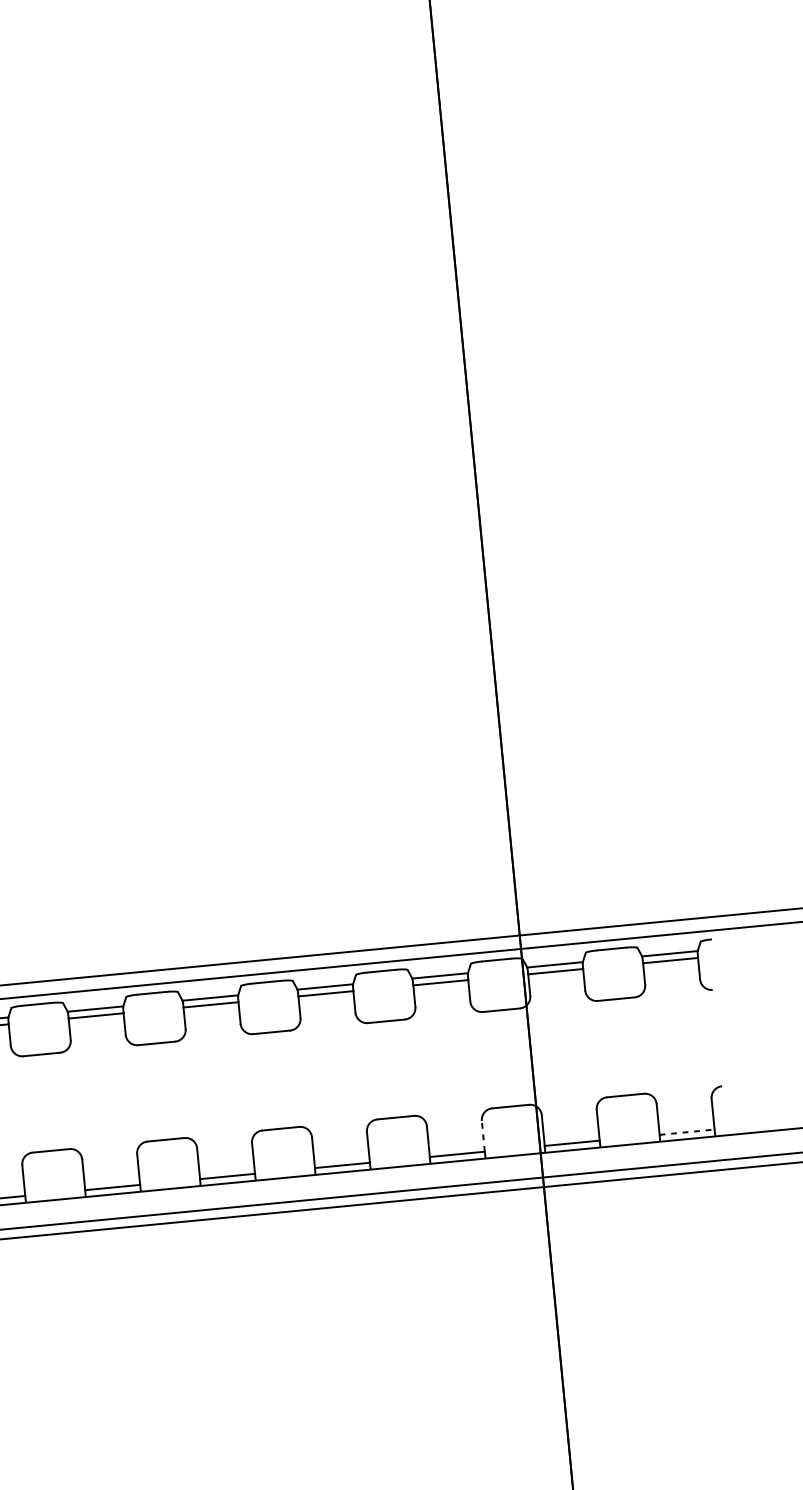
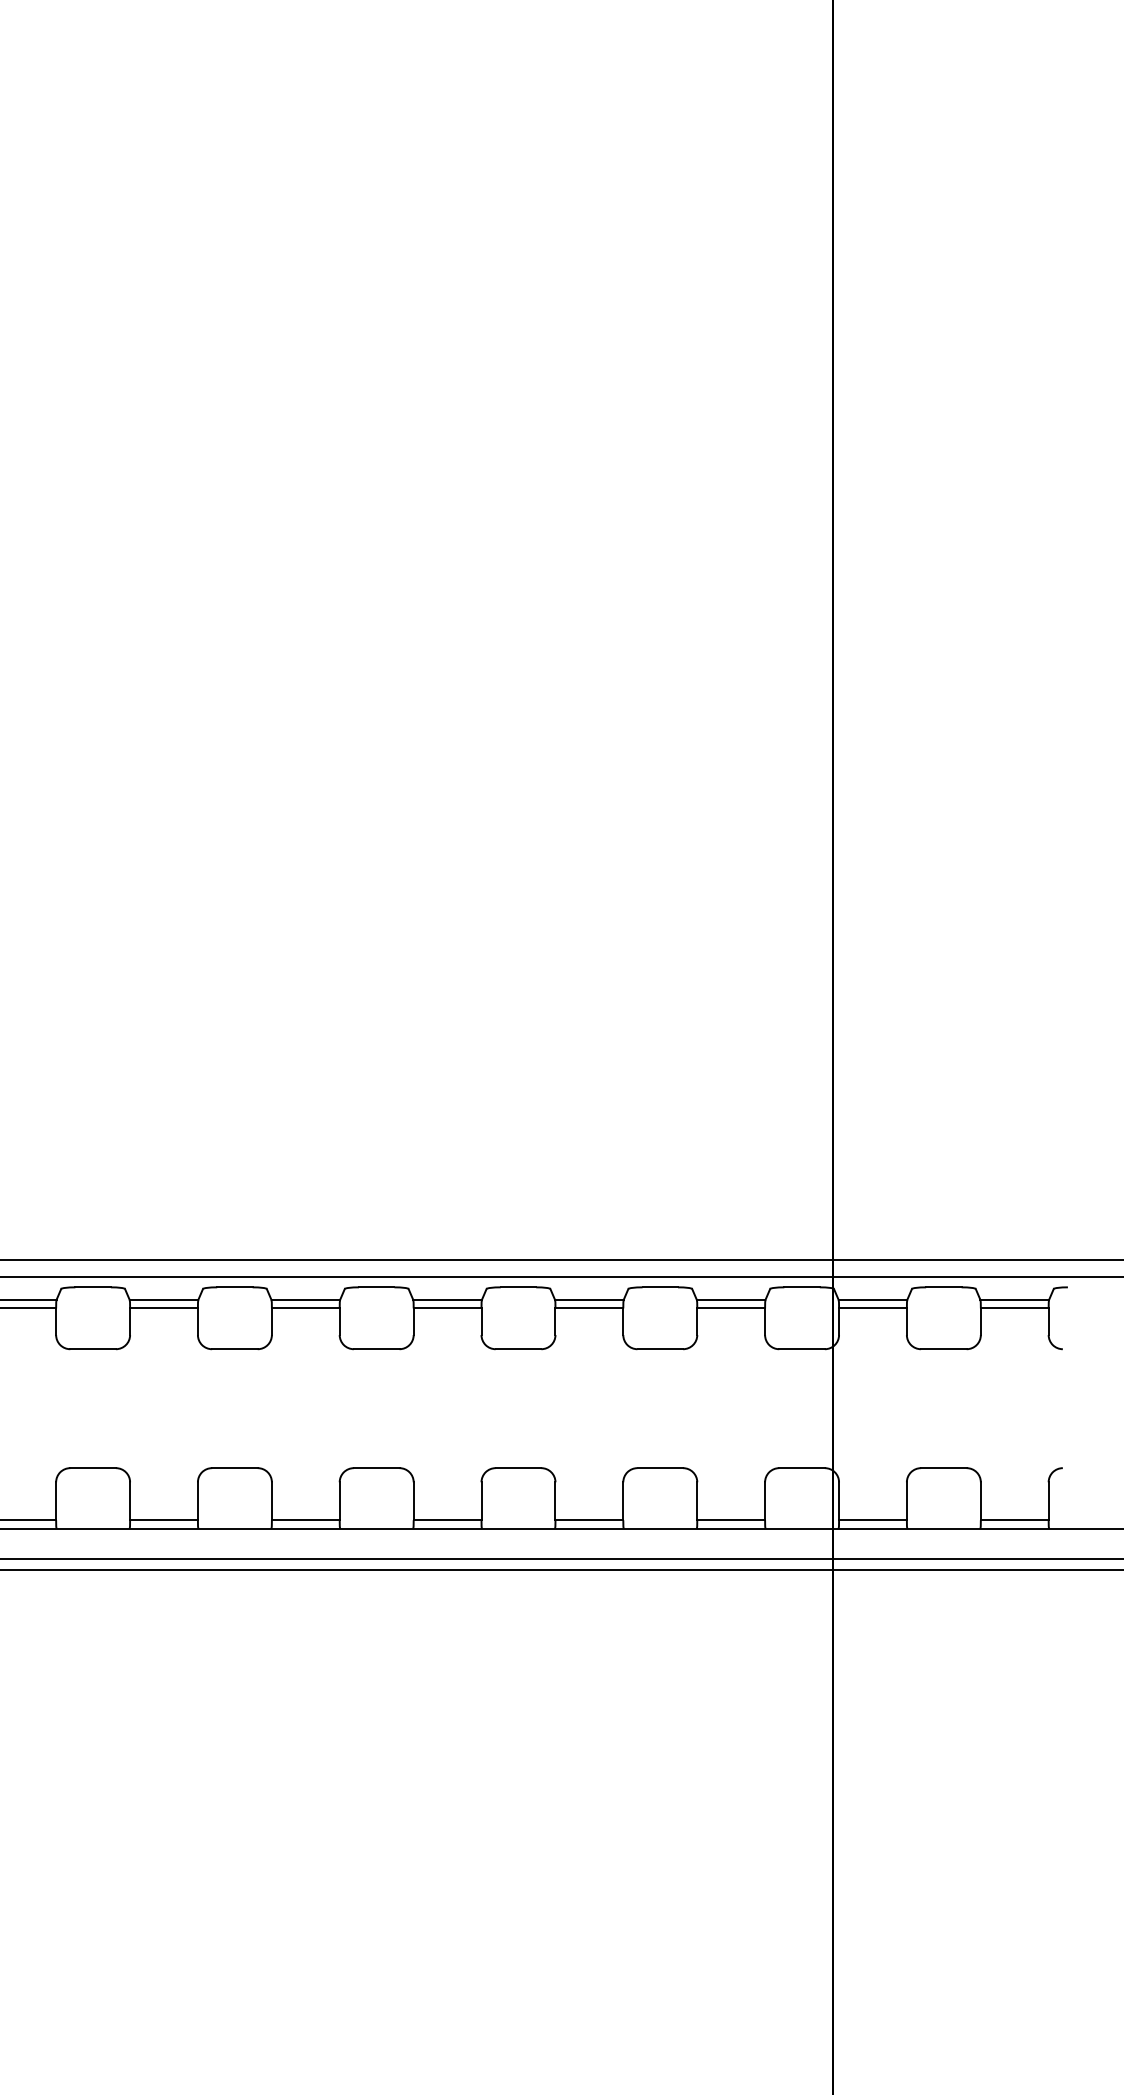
line: (686, 1132) -> (1014, 1520), dashed -> solid
line: (483, 1136) -> (765, 1501), dashed -> solid

